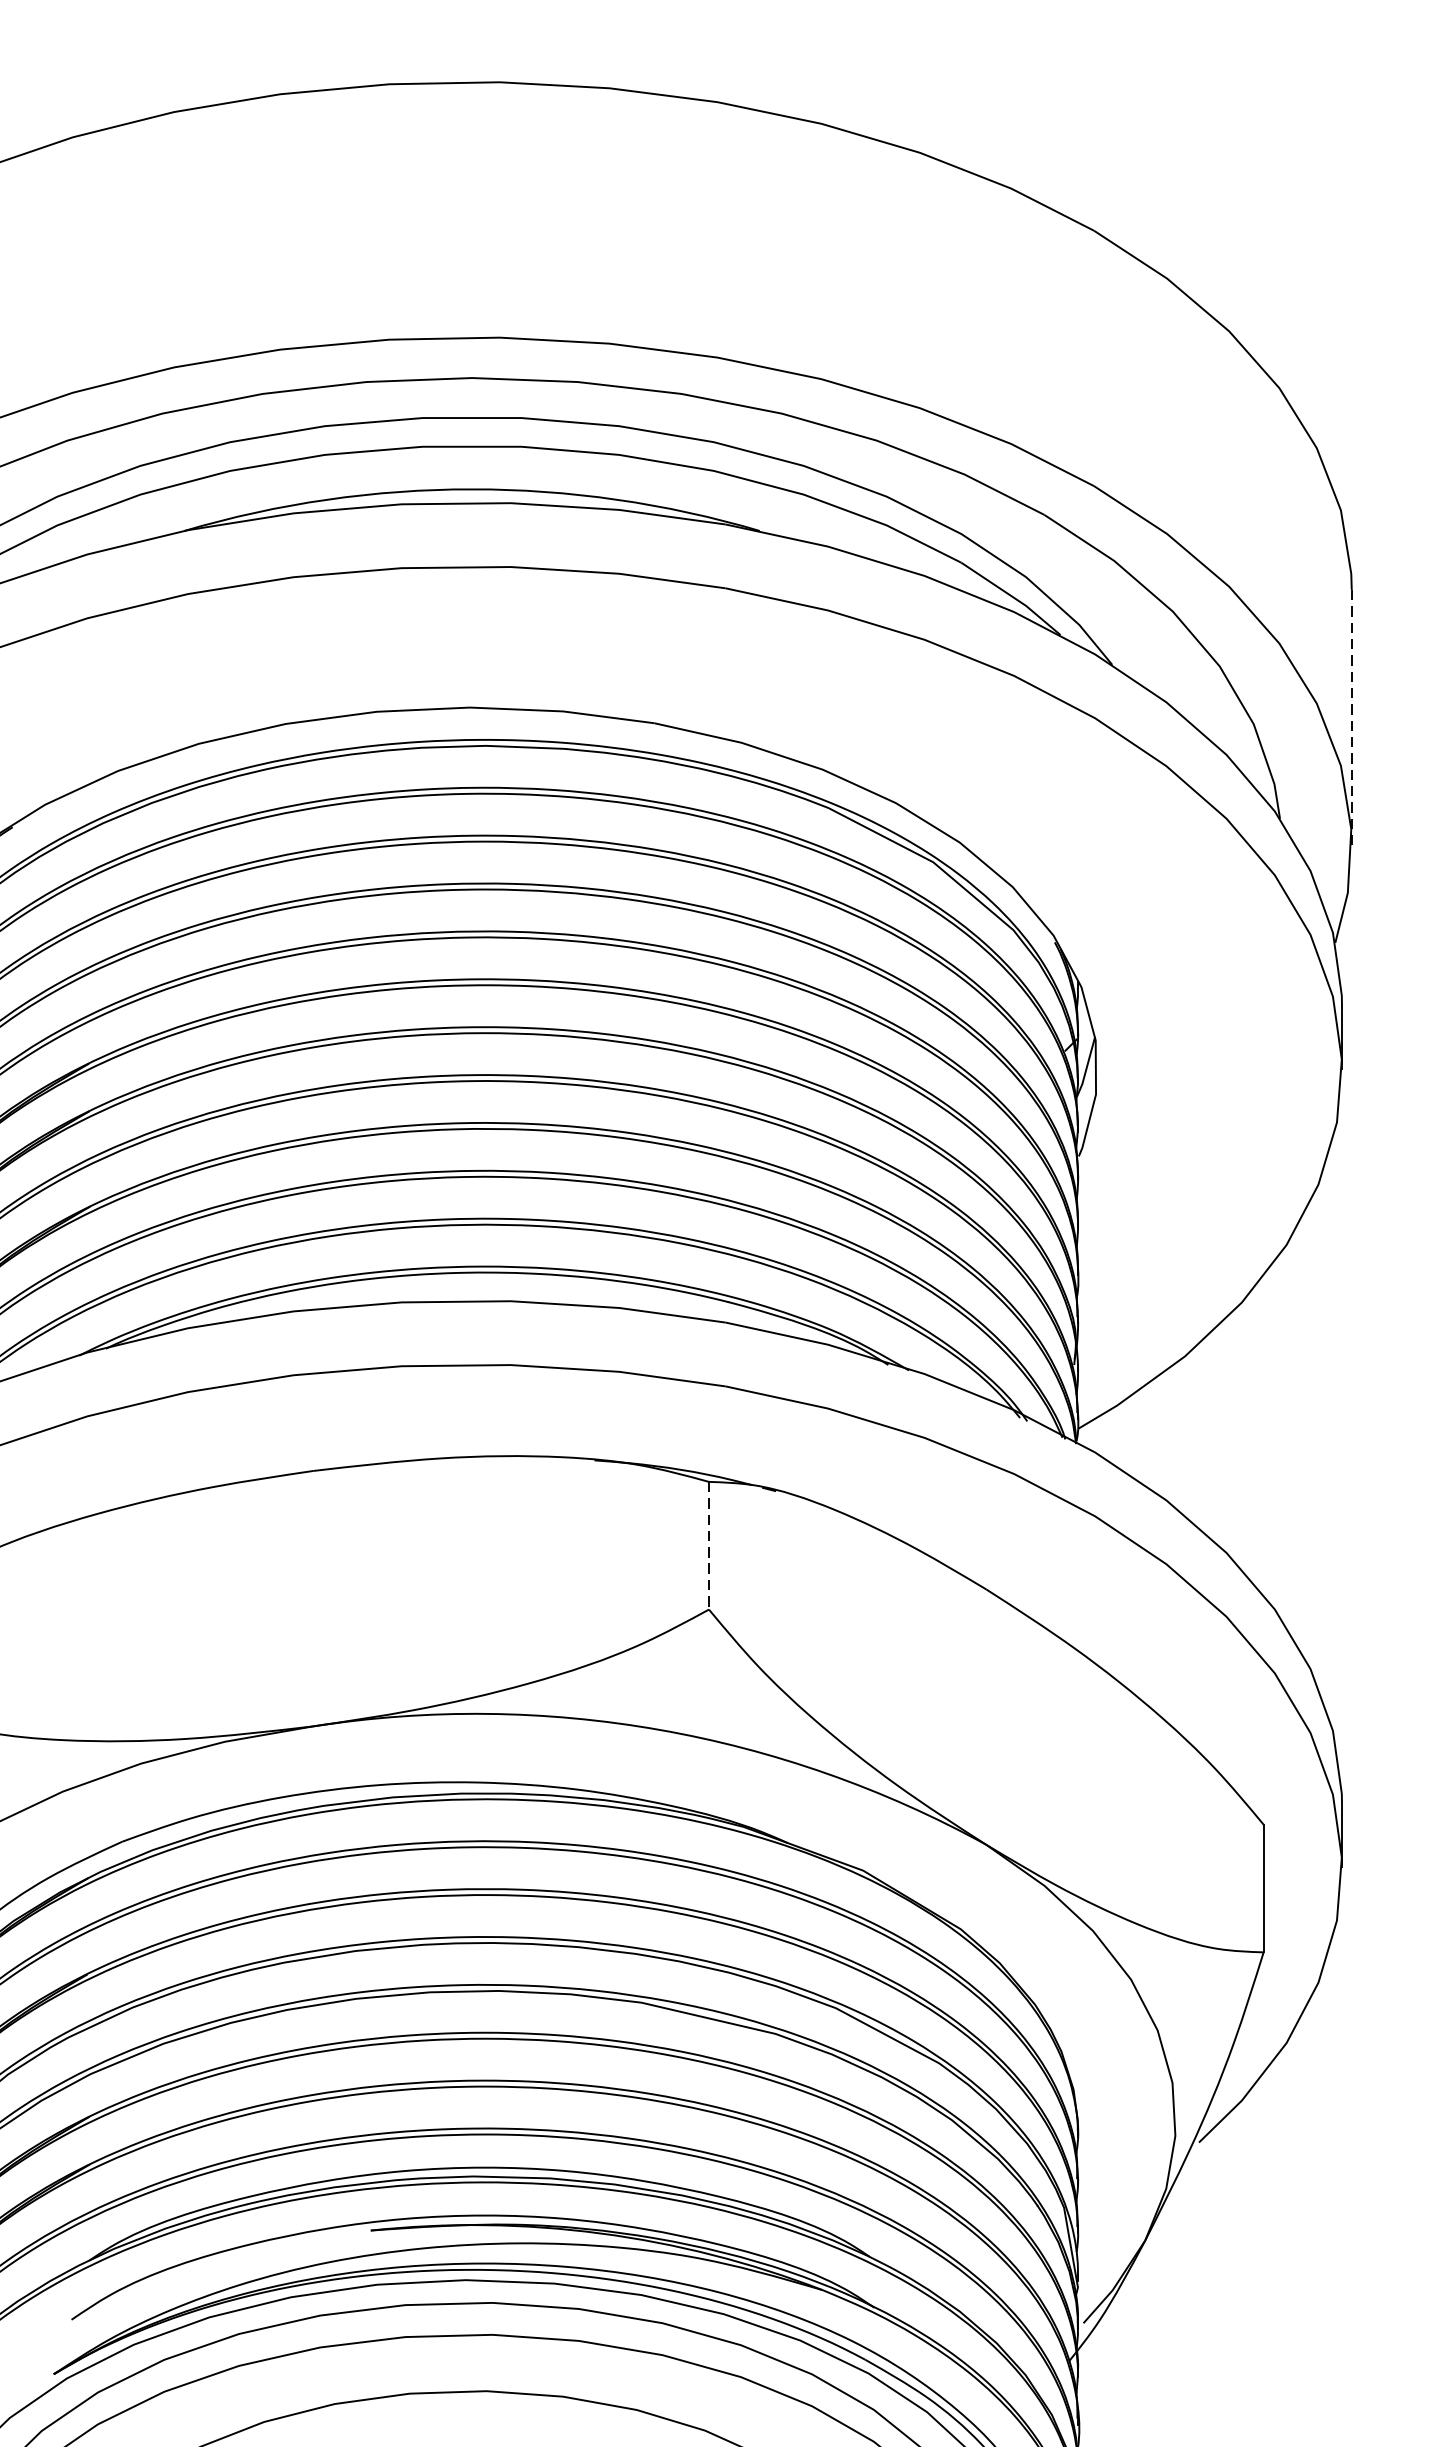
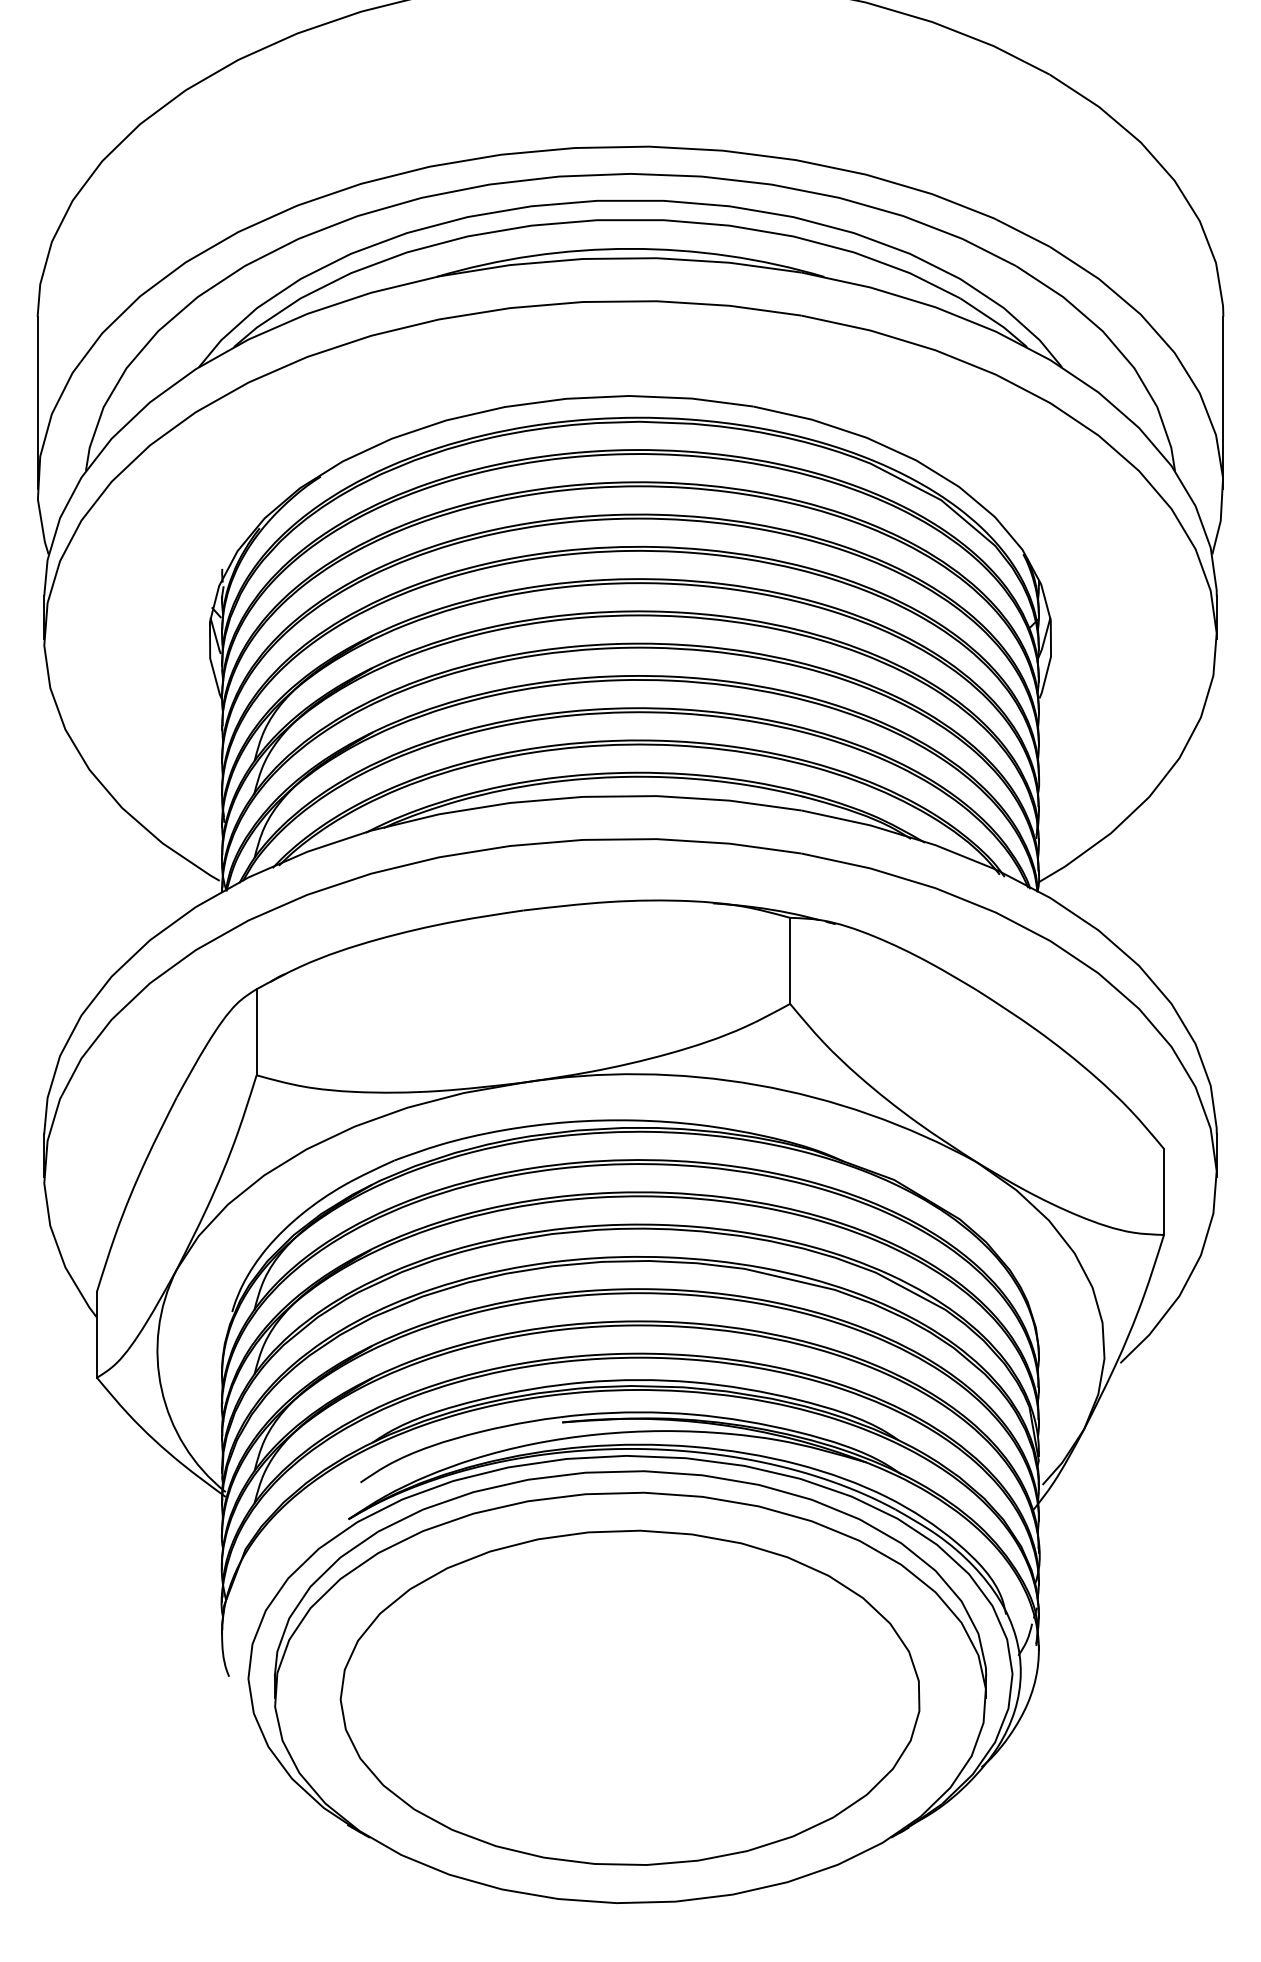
line: (1351, 717) -> (1223, 402), dashed -> solid
line: (709, 1546) -> (790, 961), dashed -> solid

